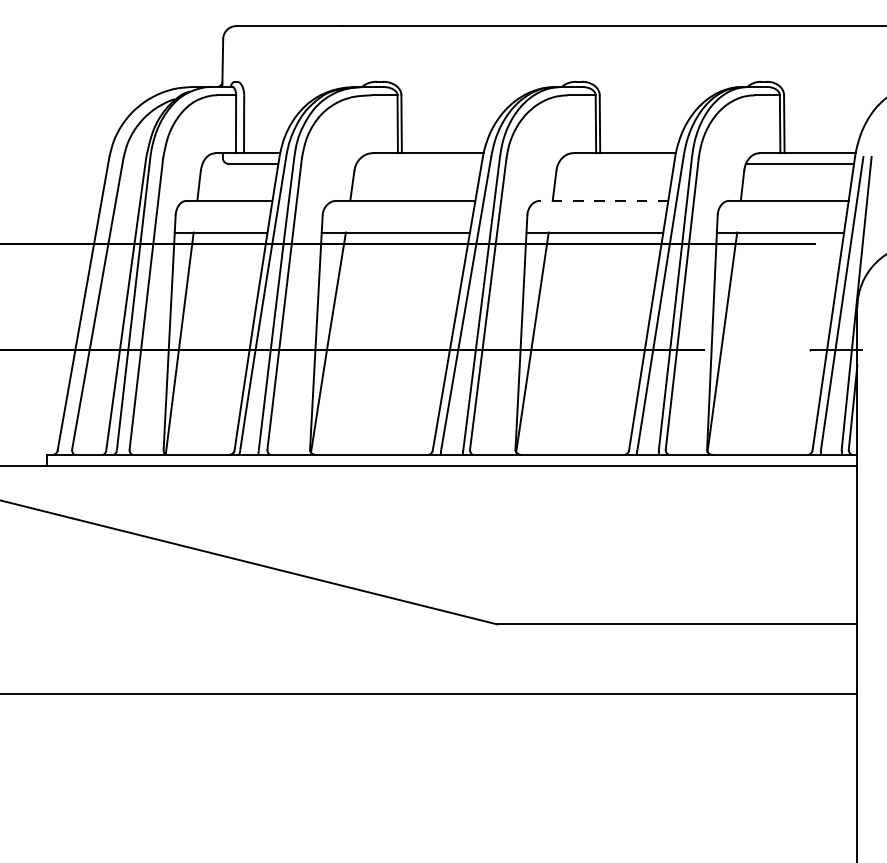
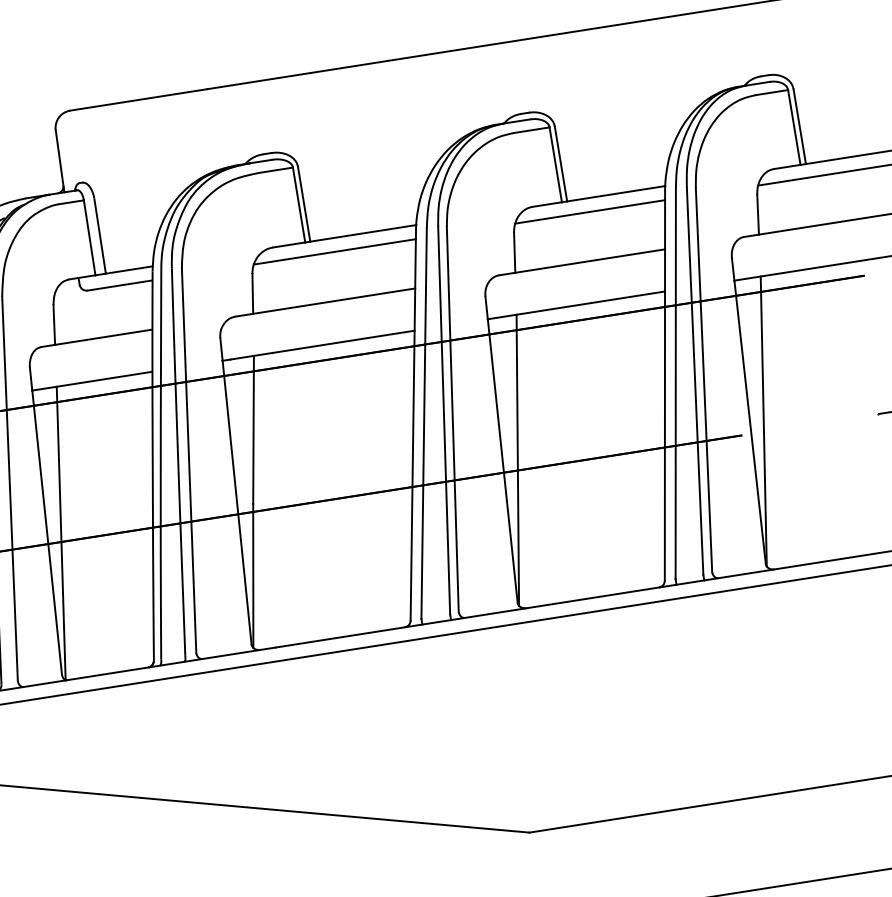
line: (418, 163) -> (333, 251), added
line: (616, 163) -> (590, 211), added
line: (604, 200) -> (582, 261), dashed -> solid

